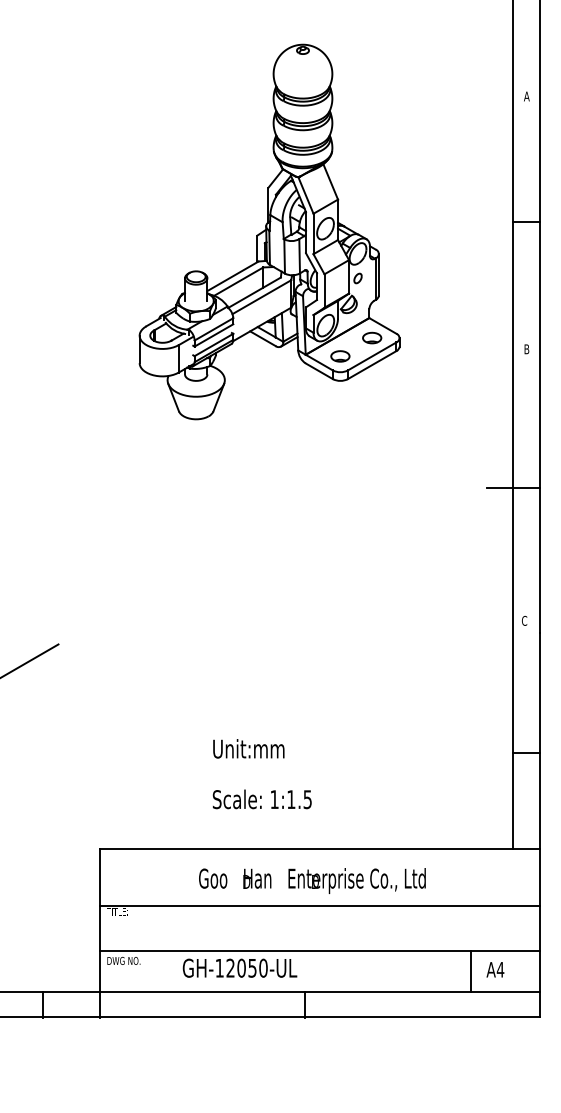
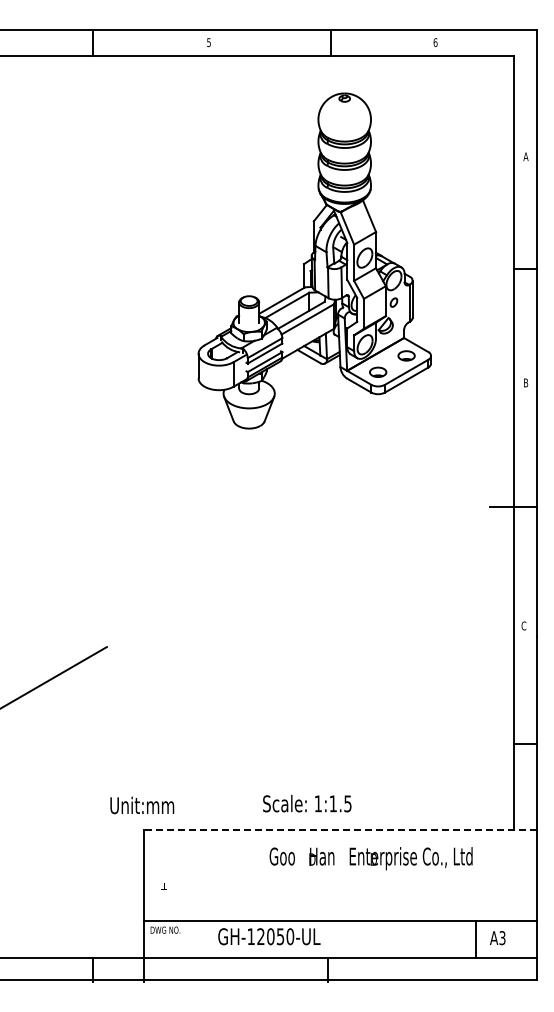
part: (269, 231) -> (314, 260), moved
text: (249, 748) -> (142, 805), moved
text: (262, 799) -> (307, 803), moved
line: (319, 849) -> (340, 830), solid -> dashed
text: (311, 880) -> (370, 858), moved
line: (319, 905) -> (340, 880), removed
text: (500, 970) -> (502, 938), A4 -> A3

